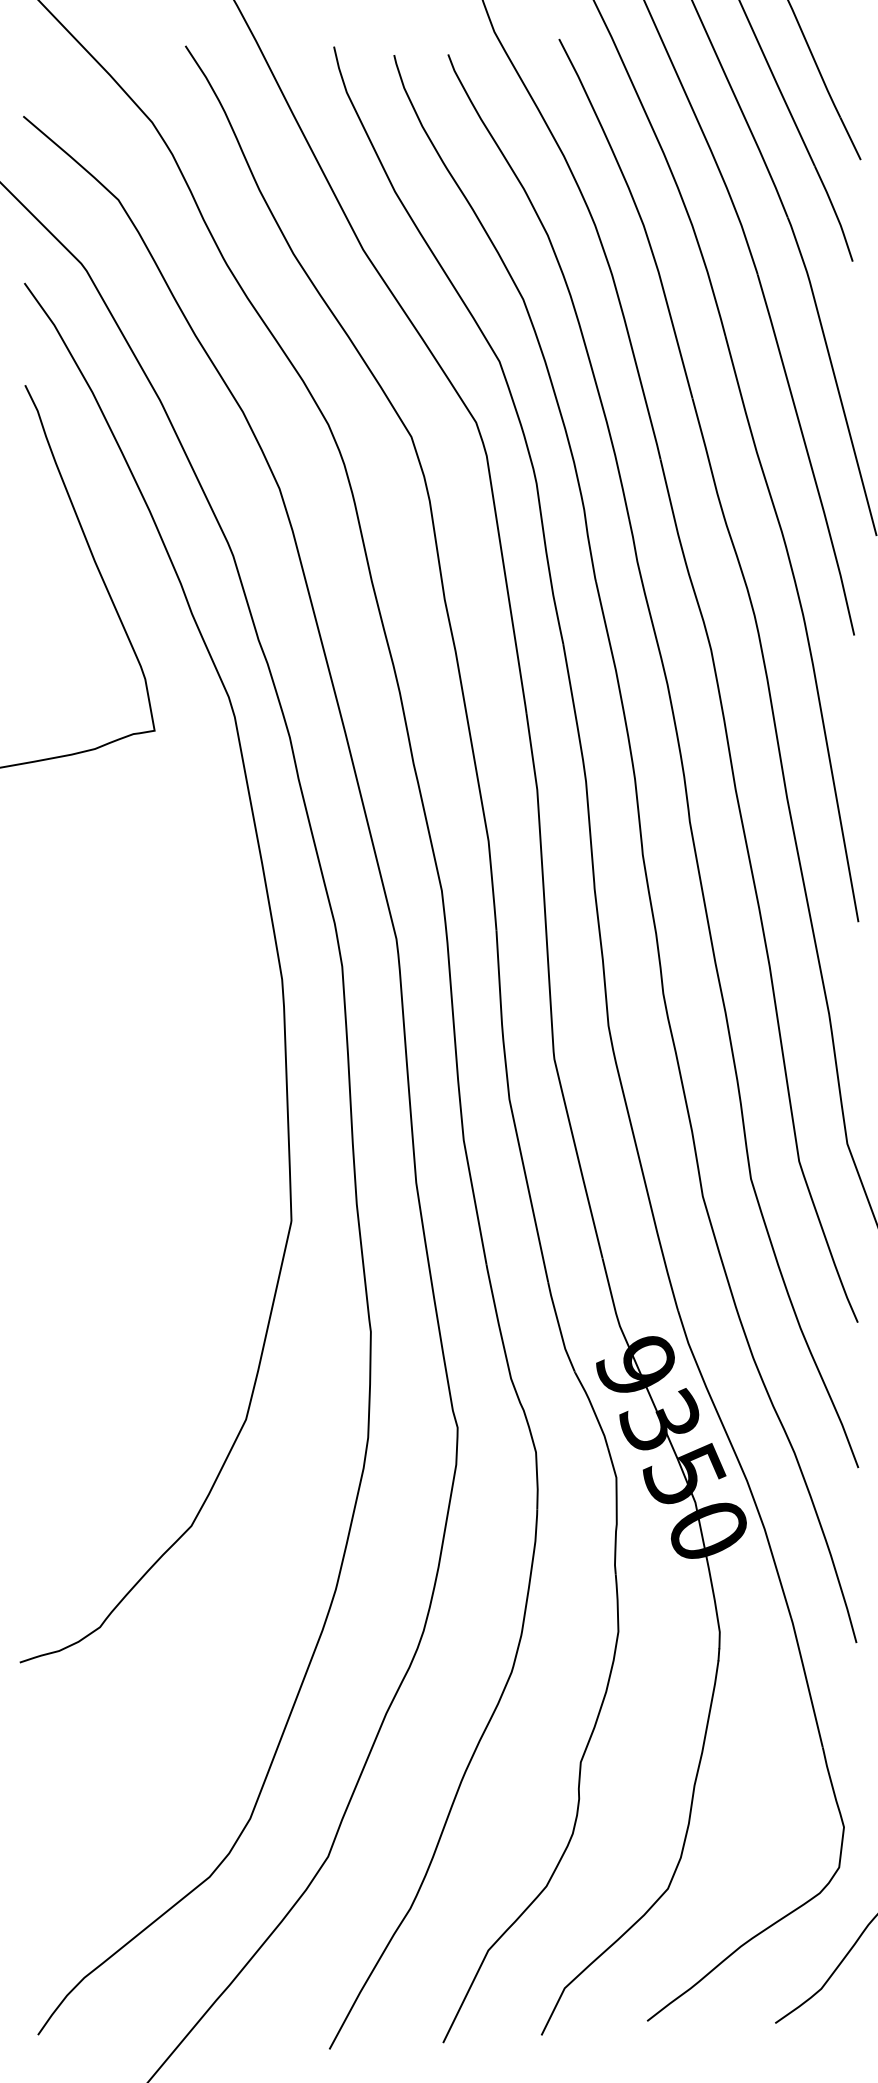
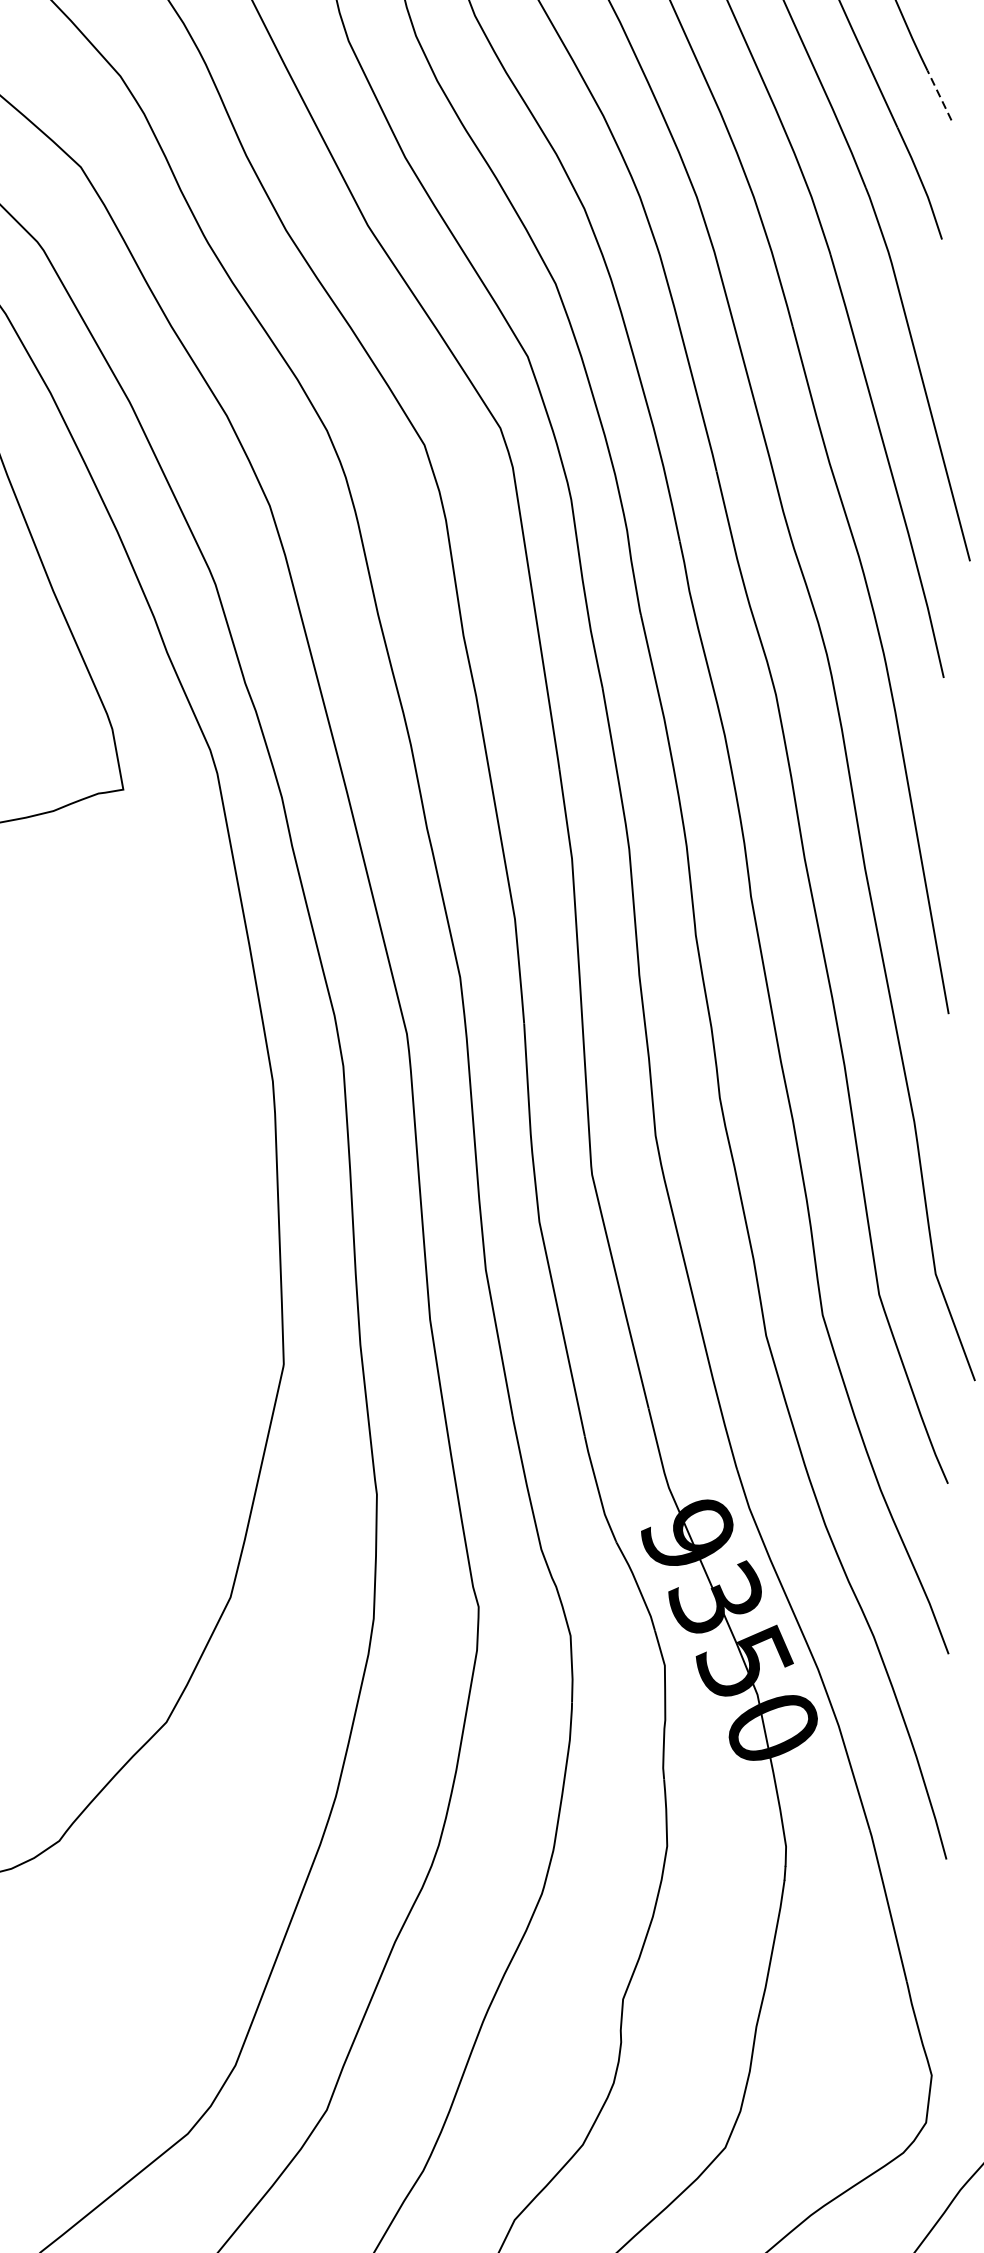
line: (850, 138) -> (939, 95), solid -> dashed

